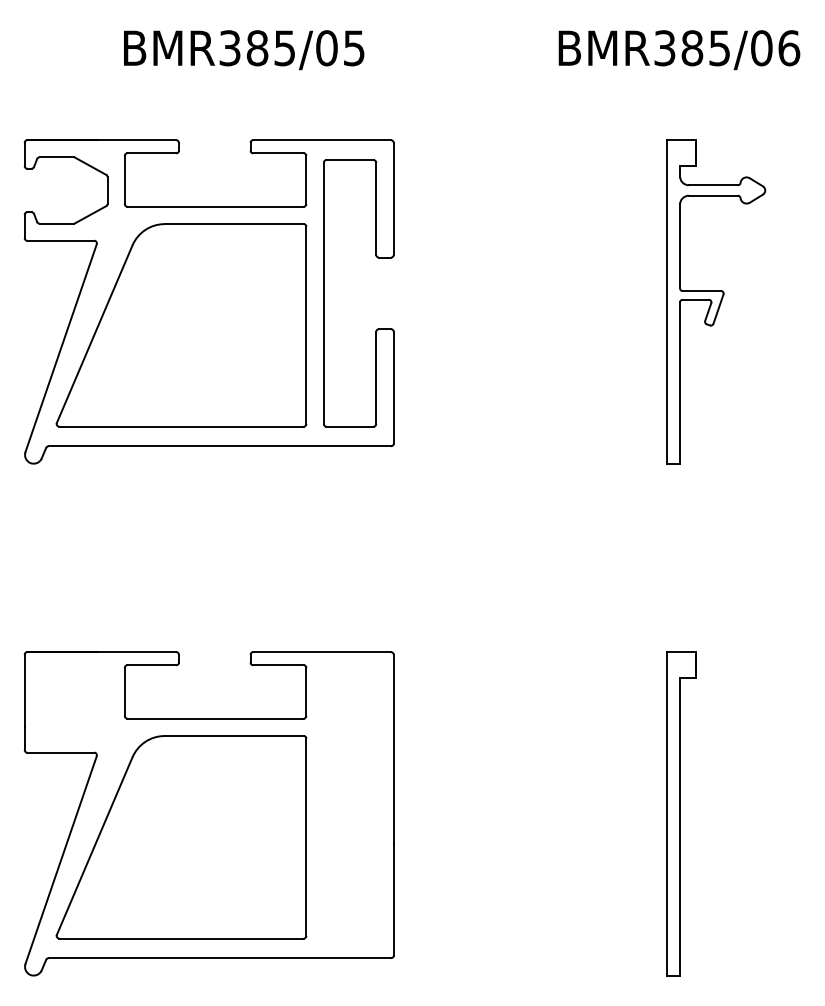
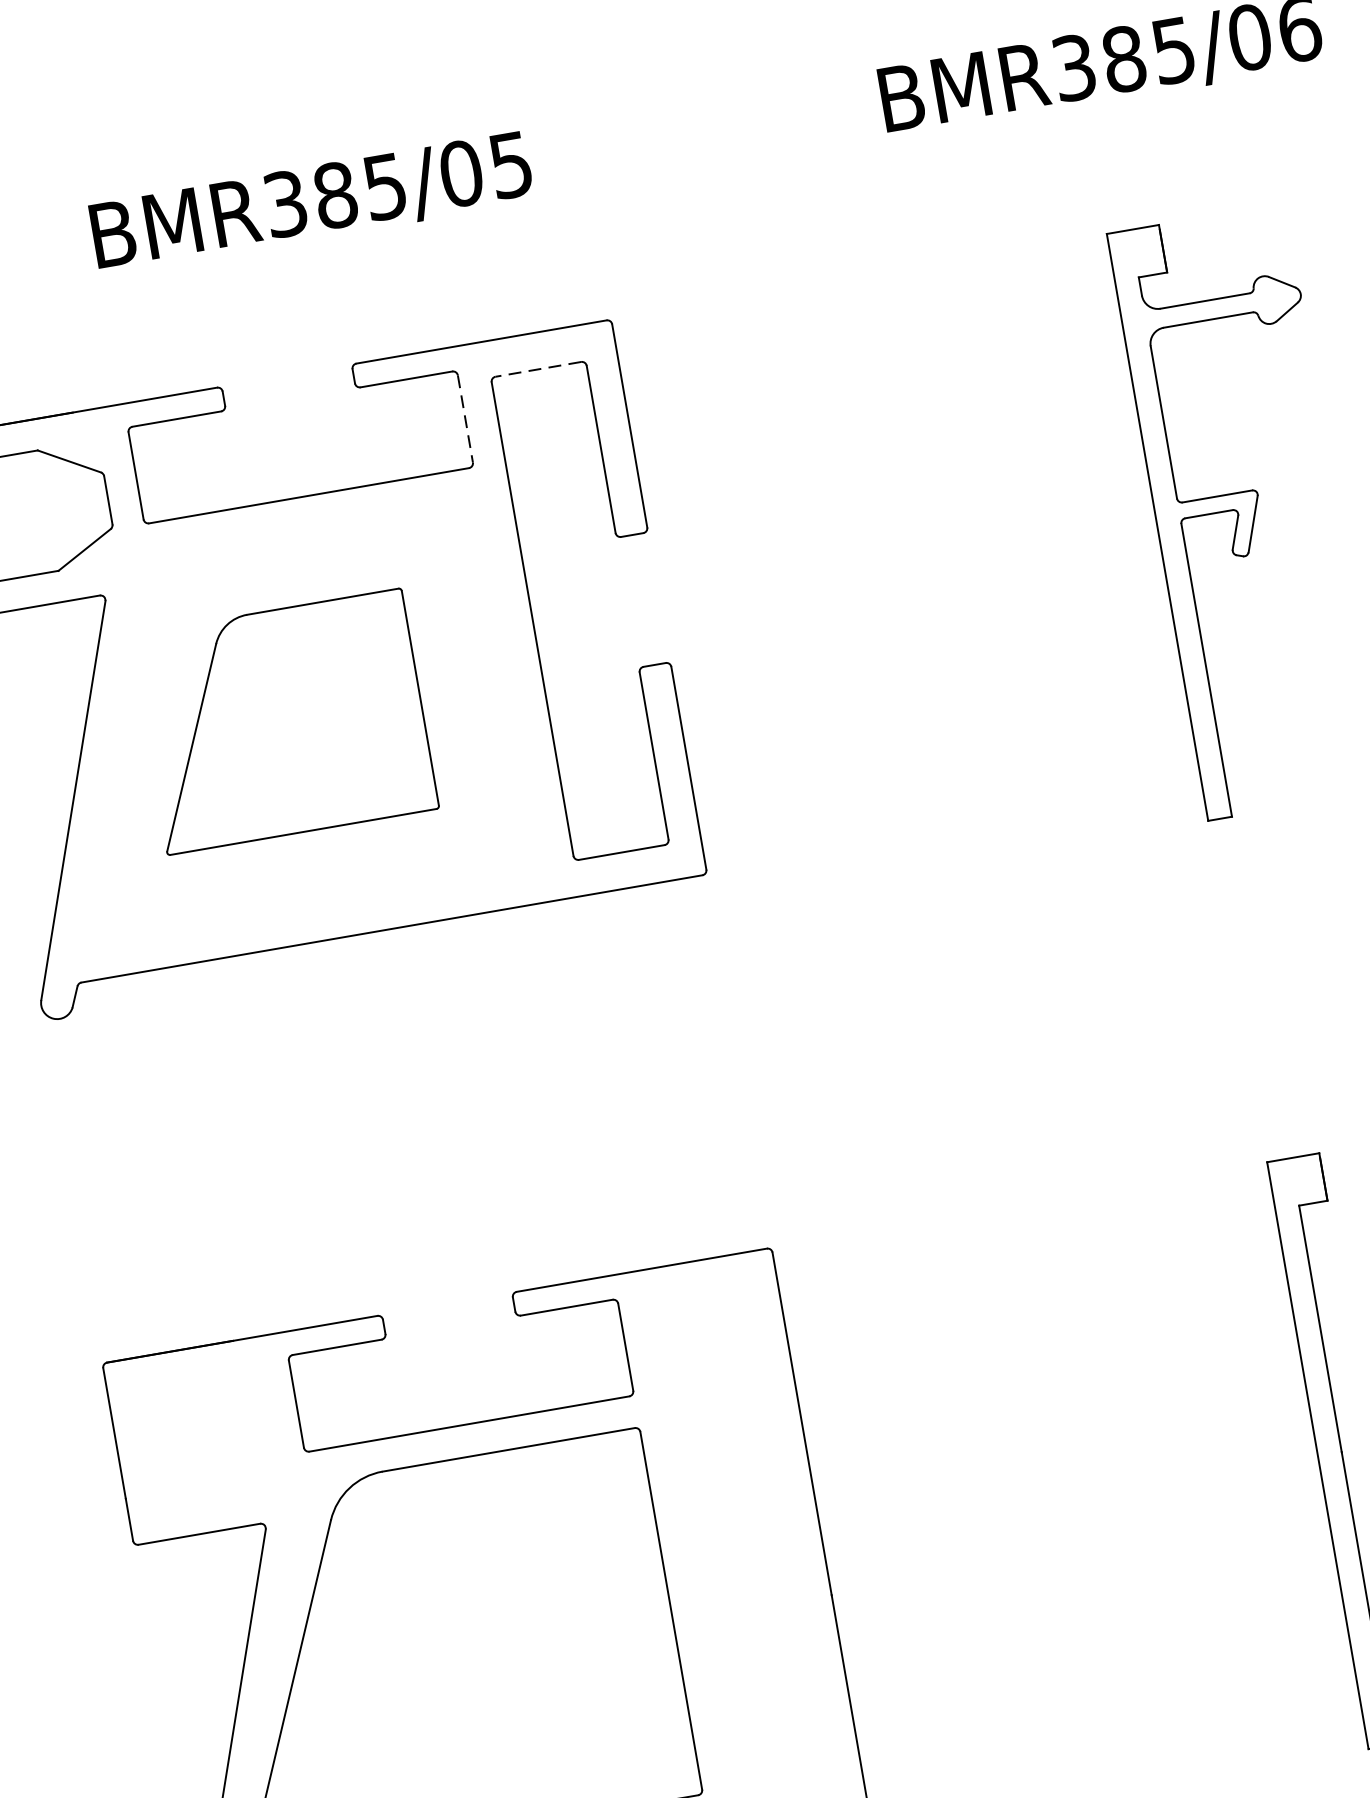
line: (350, 160) -> (539, 369), solid -> dashed
line: (306, 180) -> (465, 419), solid -> dashed
part: (181, 325) -> (284, 721), size x0.6

